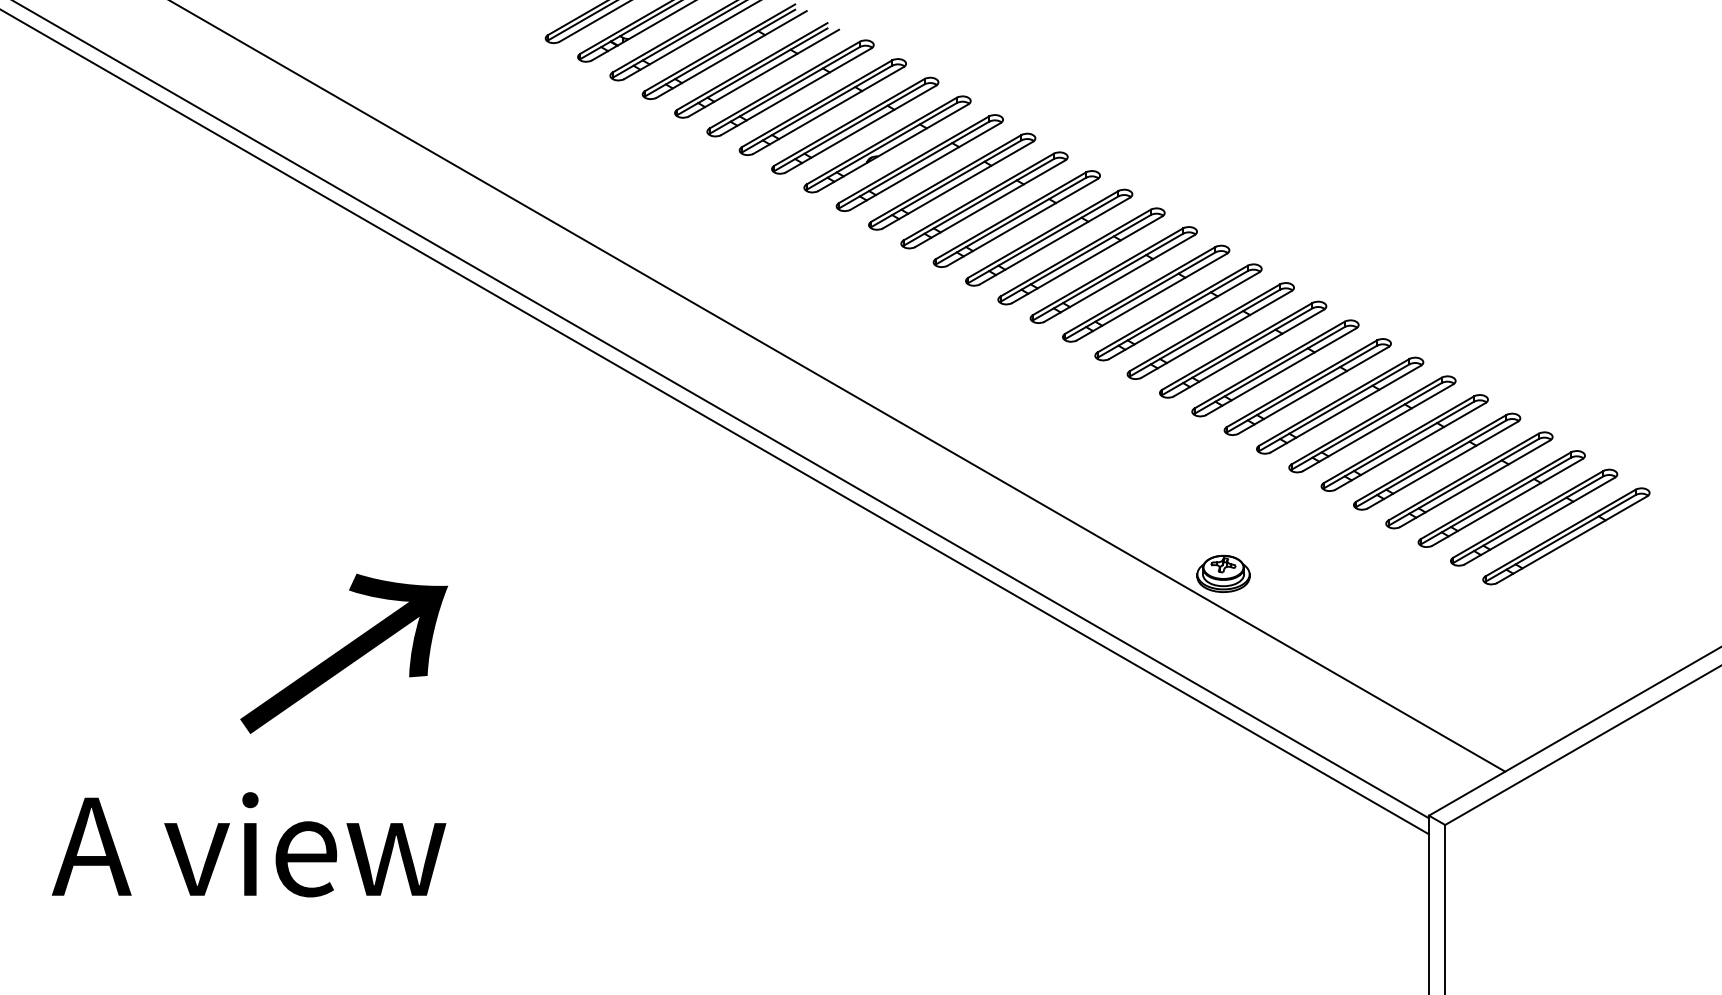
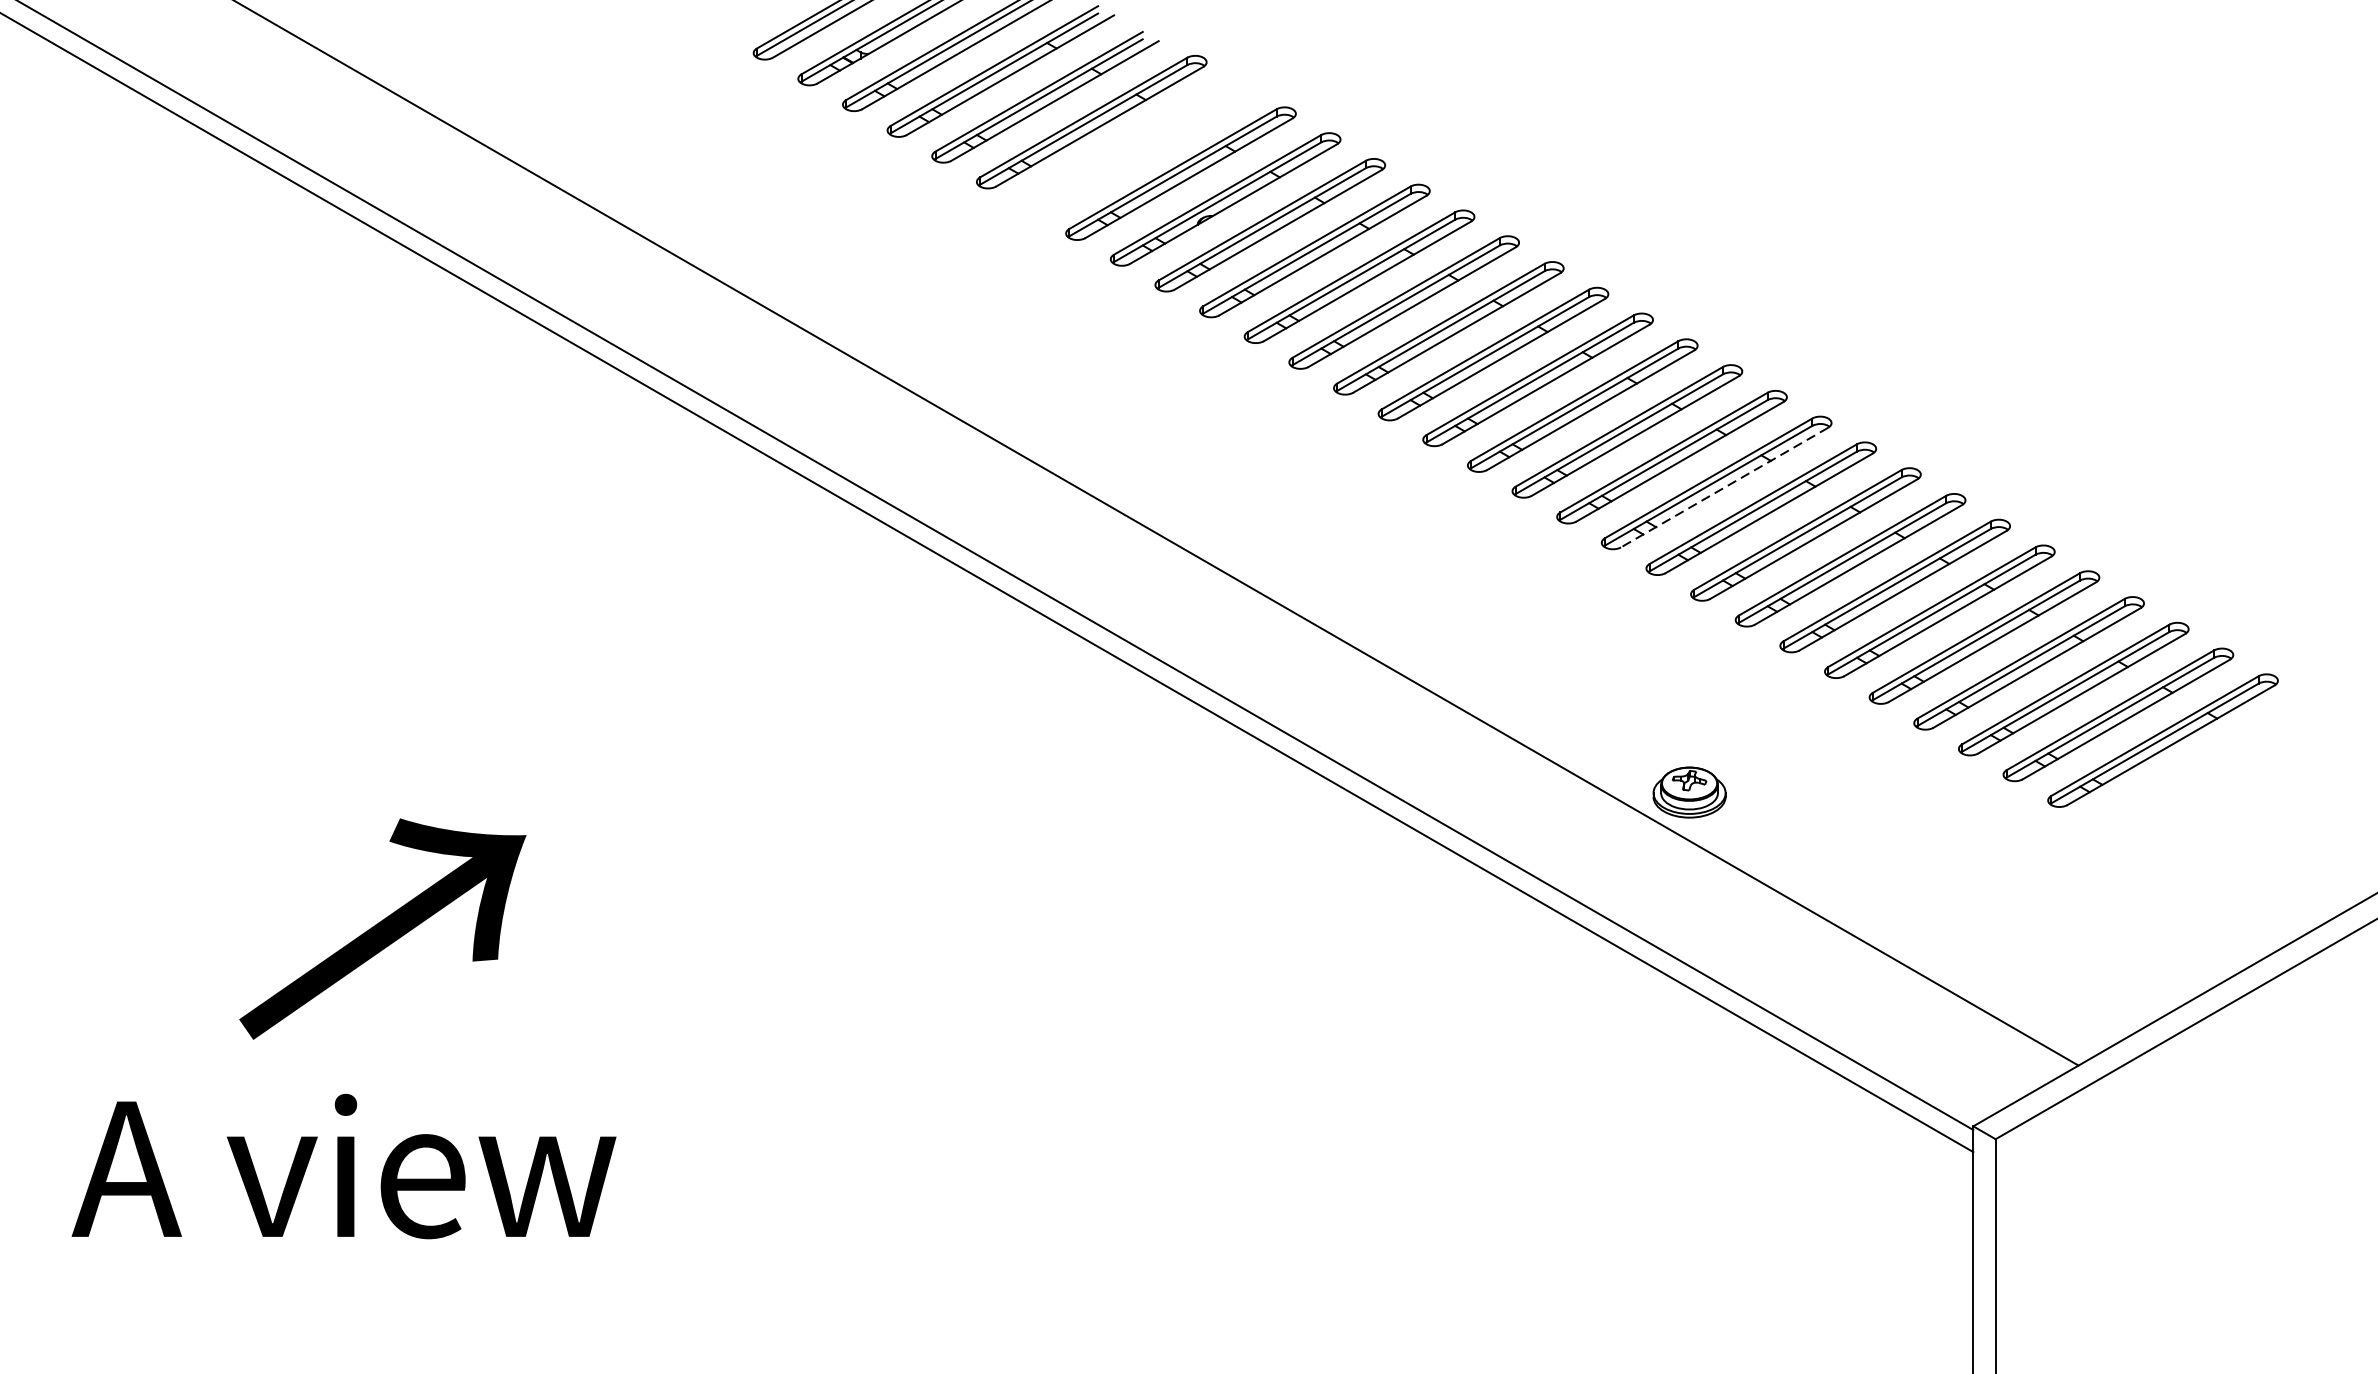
part: (822, 106) -> (1135, 147), removed
line: (1248, 353) -> (1724, 488), solid -> dashed
text: (343, 653) -> (381, 928), moved

